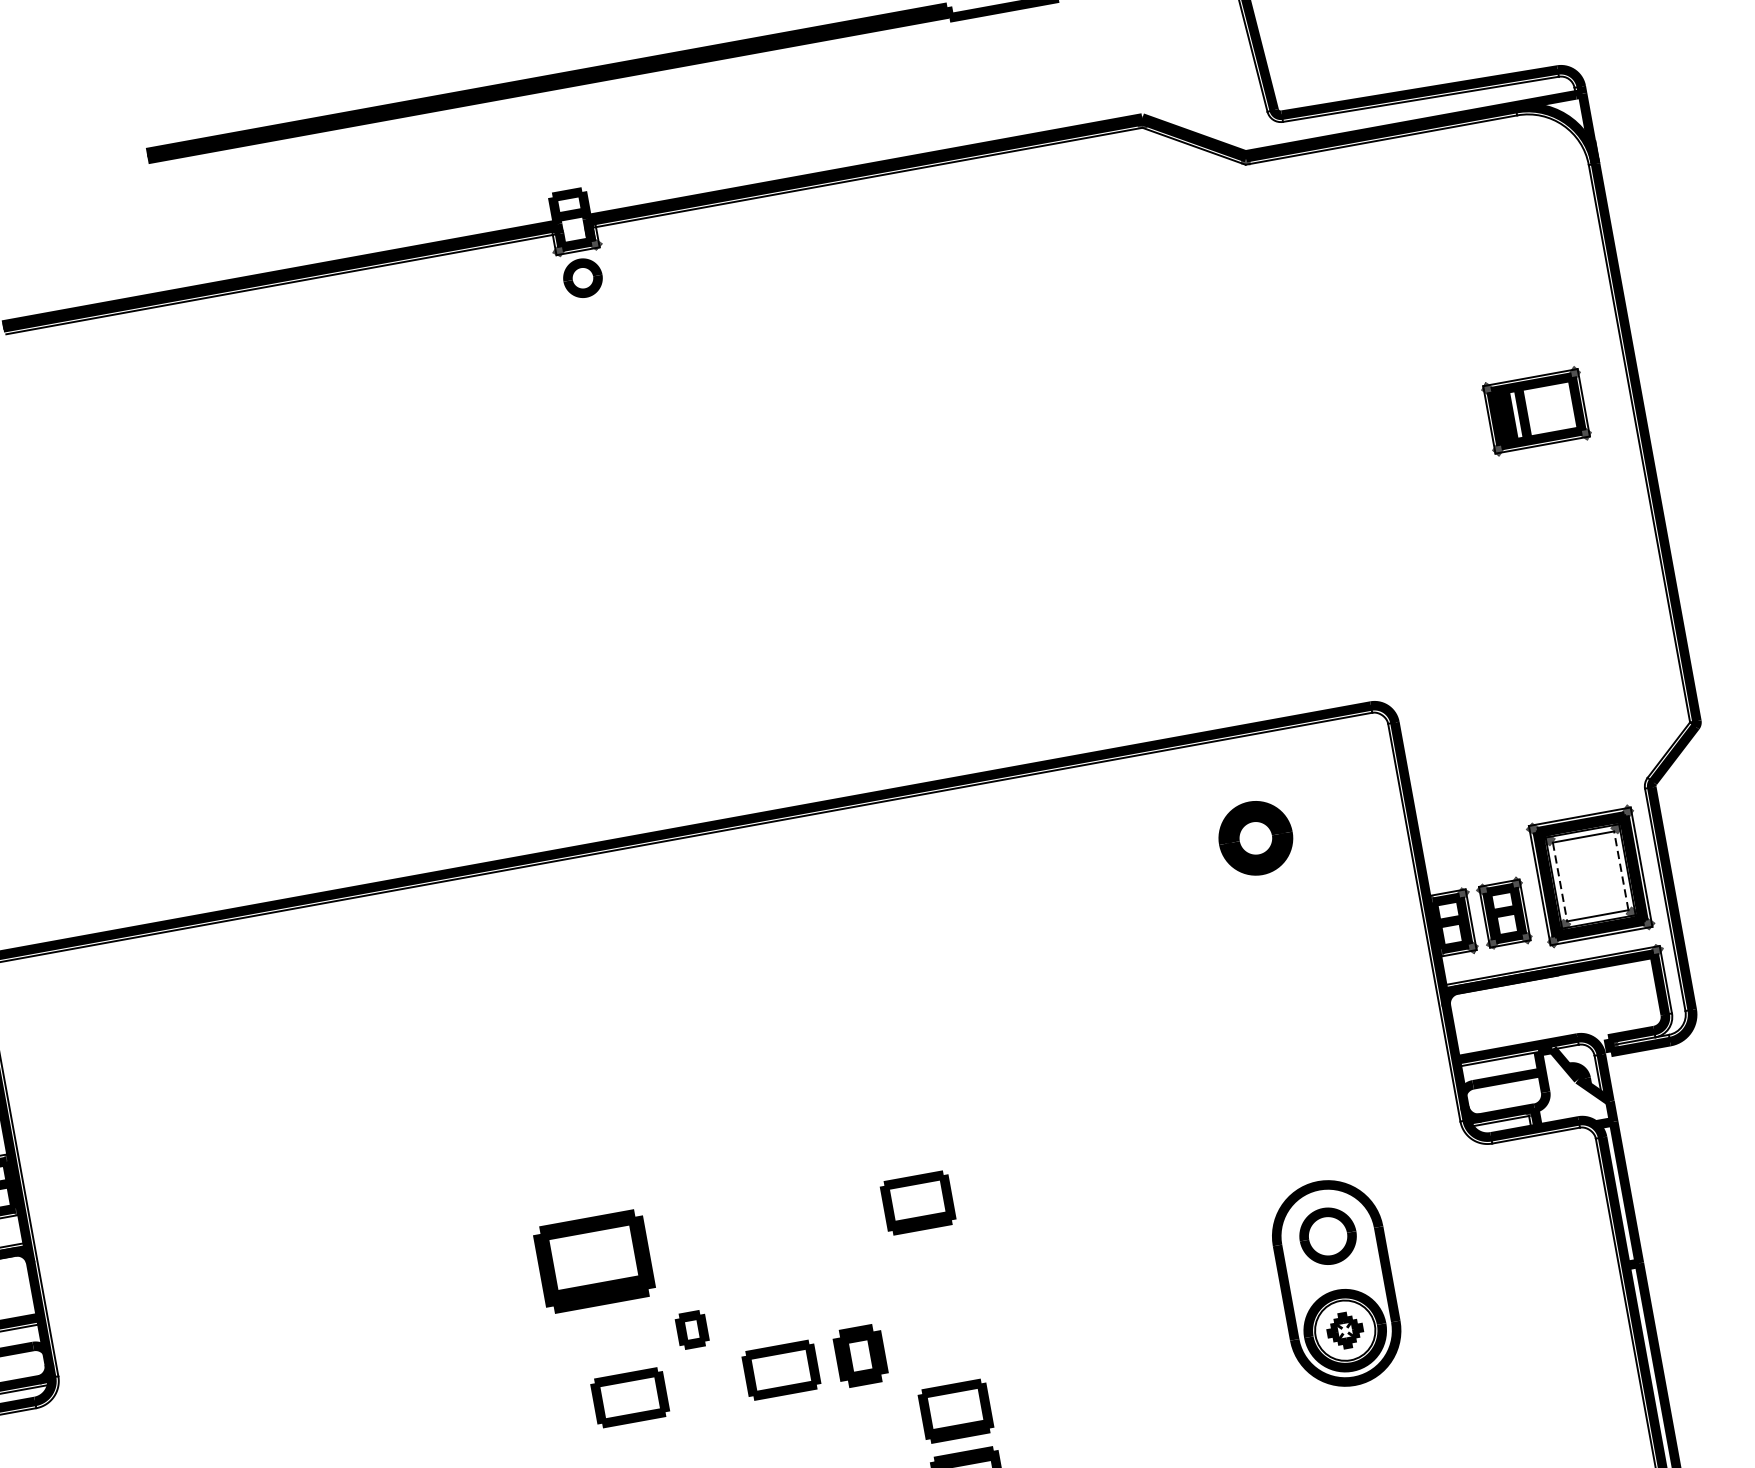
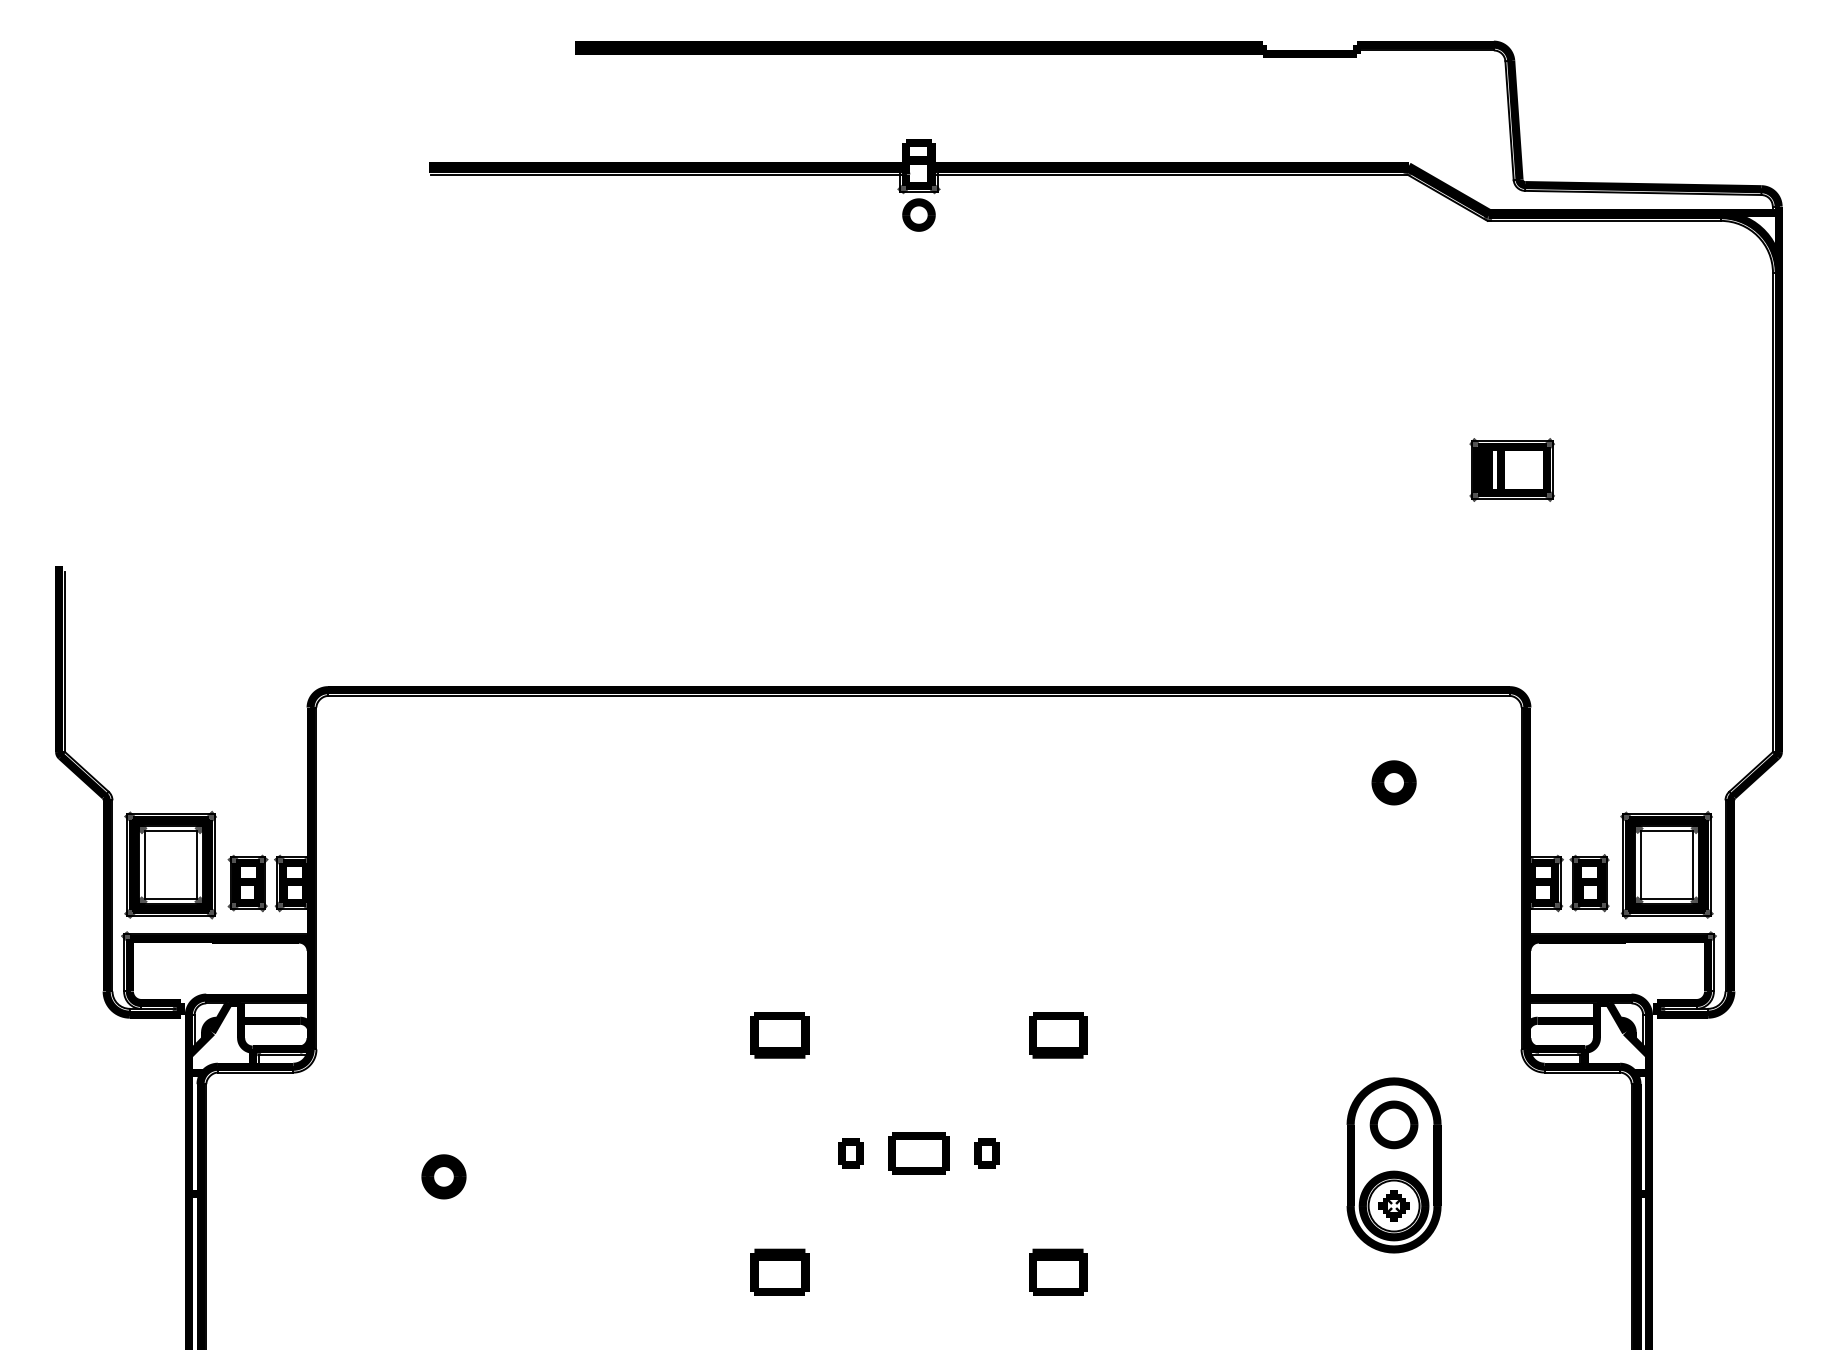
part: (1535, 410) -> (1511, 469), moved
part: (1255, 838) -> (1393, 782), size x0.71
line: (1621, 871) -> (1693, 865), dashed -> solid
line: (1559, 882) -> (1640, 865), dashed -> solid
part: (594, 1262) -> (779, 1035), size x0.62
part: (691, 1329) -> (850, 1153), moved
part: (859, 1355) -> (986, 1153), size x0.62
part: (629, 1397) -> (788, 1153), removed
part: (956, 1411) -> (1058, 1214), removed

